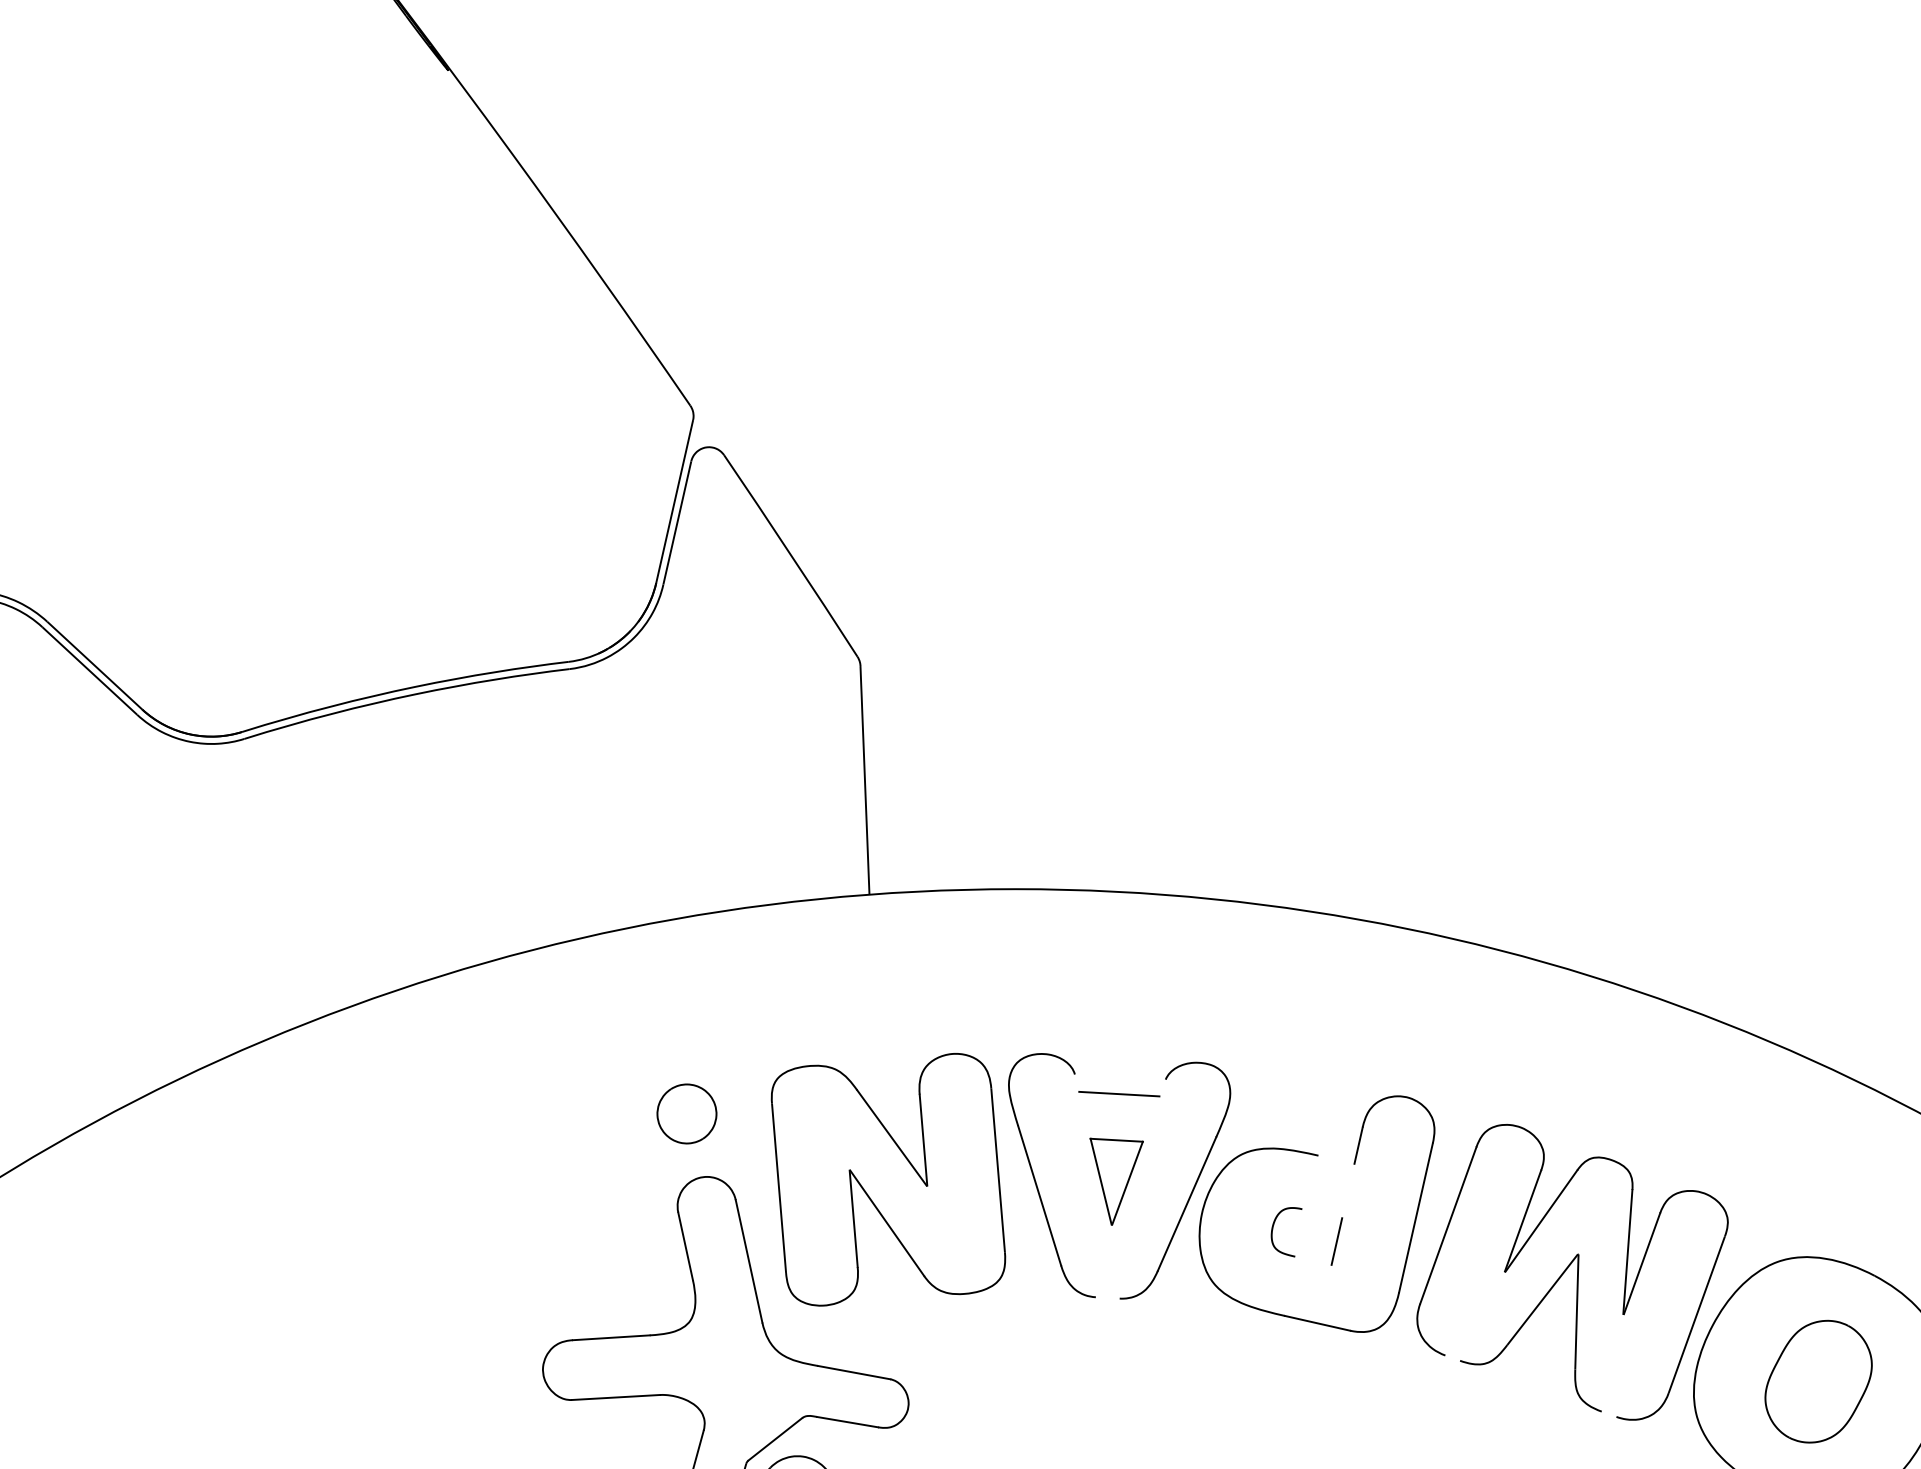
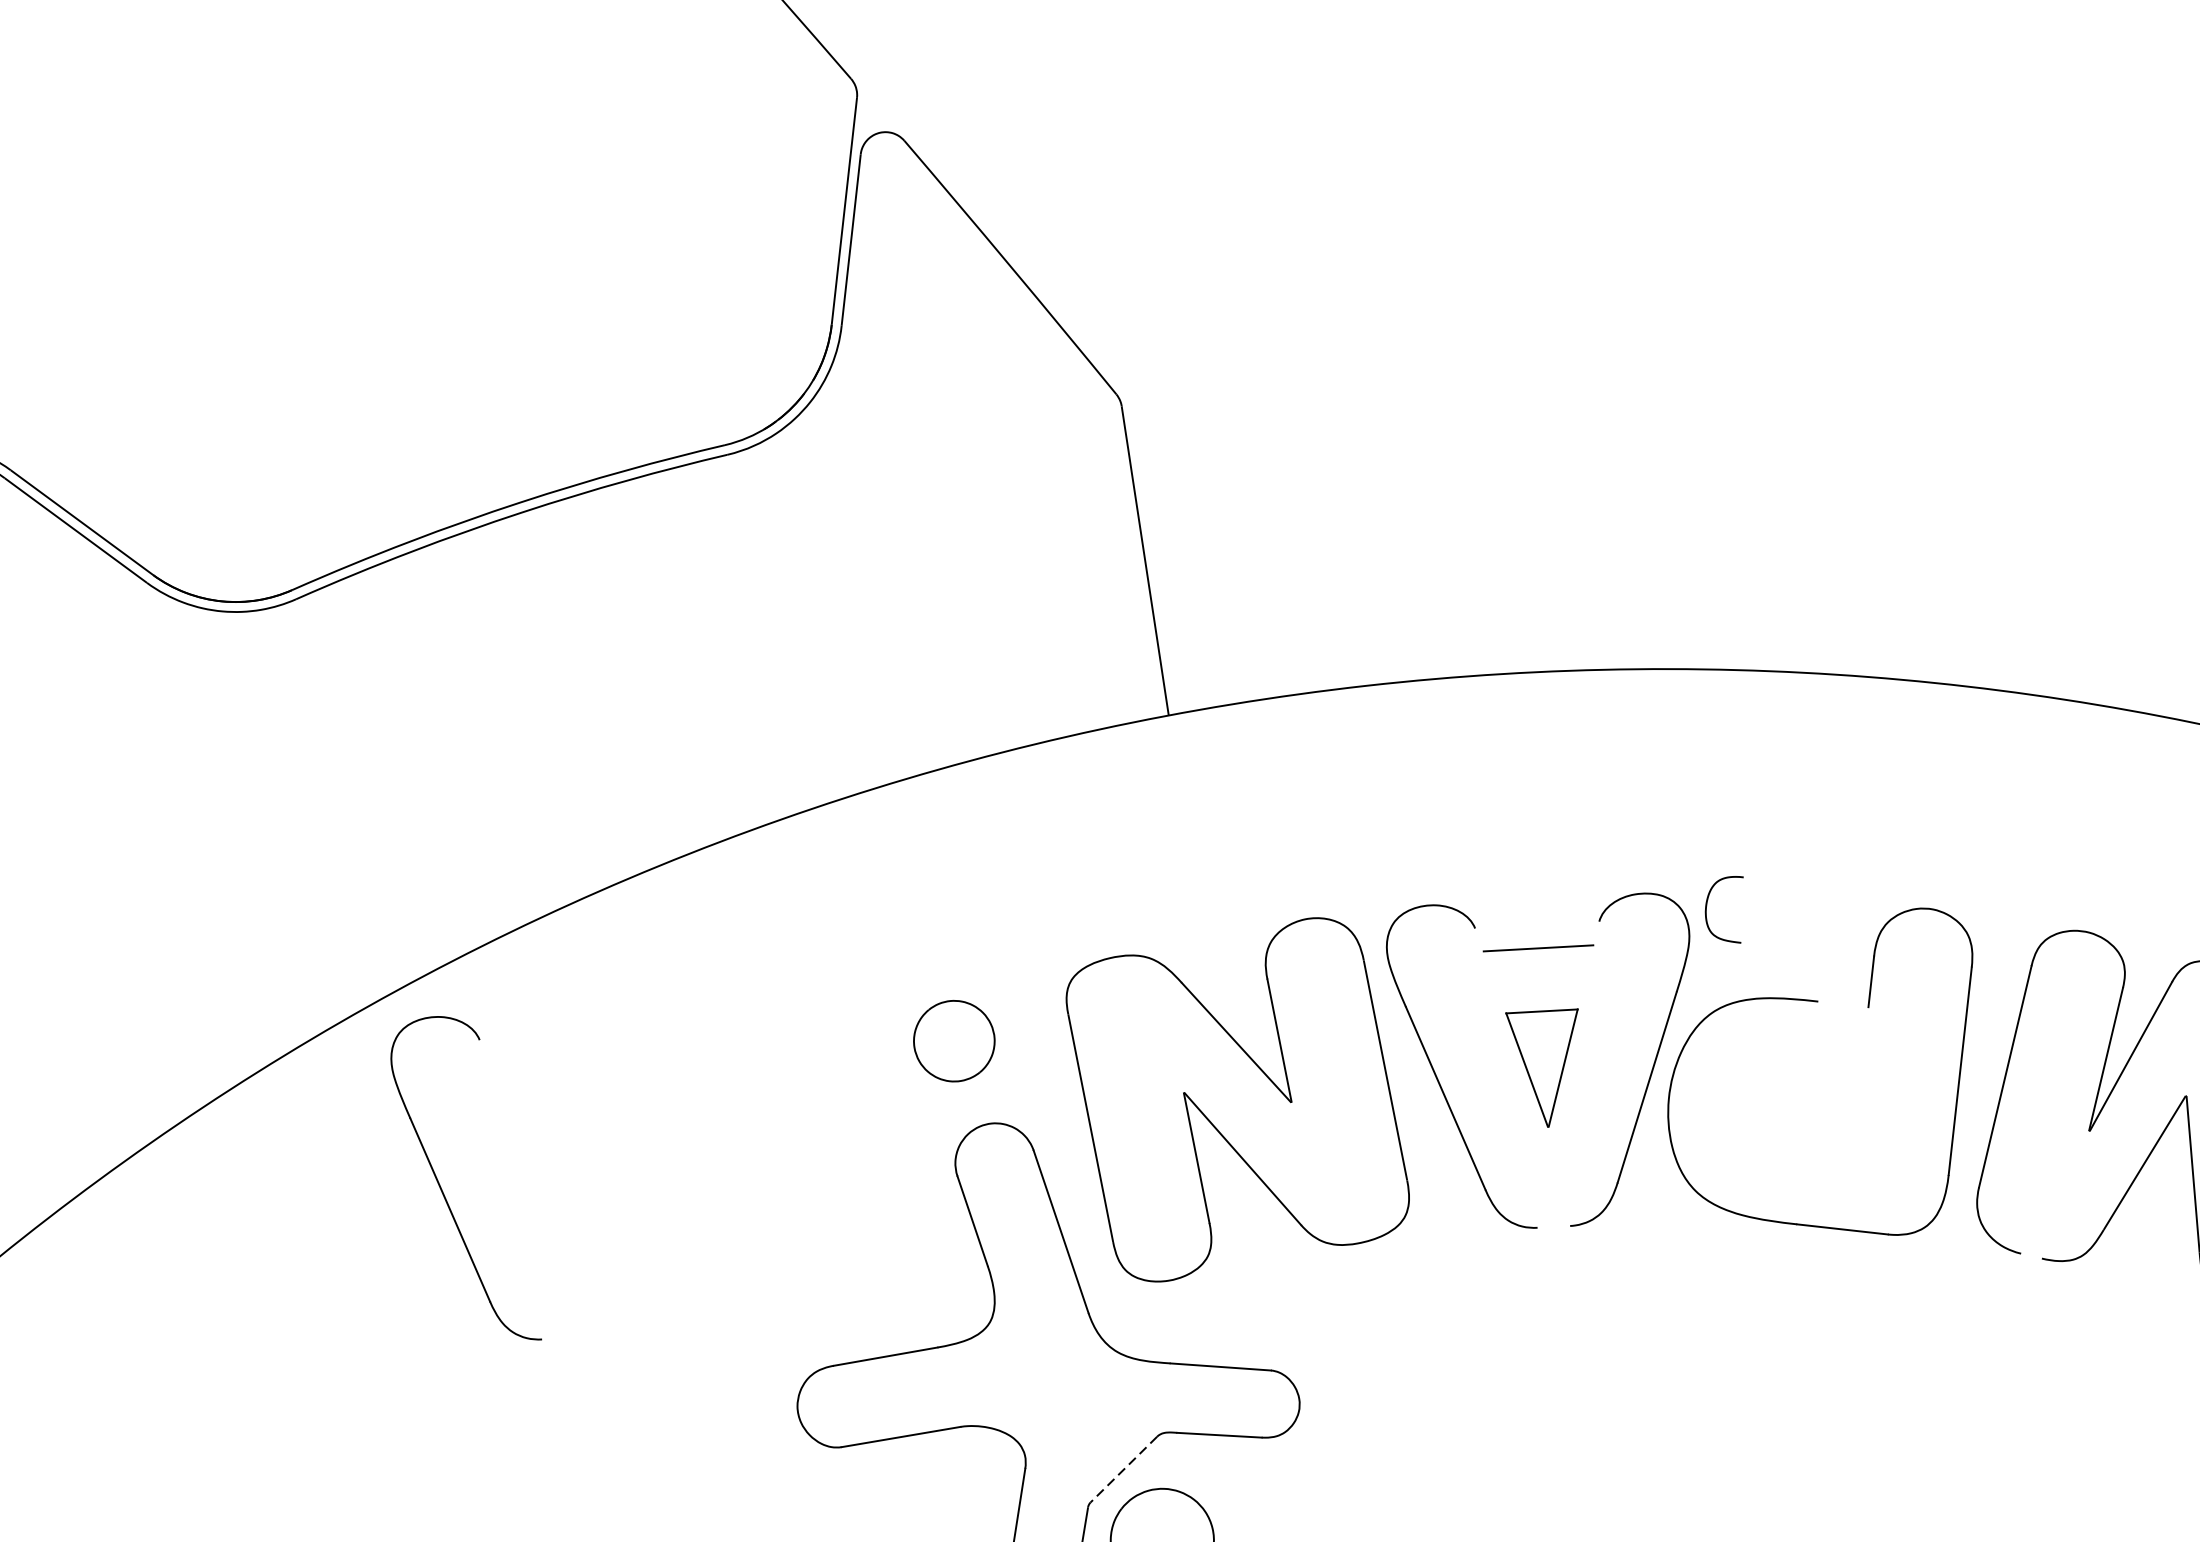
part: (303, 1181) -> (443, 1191), added
curve: (1273, 1229) -> (1707, 909), moved
line: (1336, 1241) -> (1855, 1115), removed
line: (774, 1439) -> (1122, 1469), solid -> dashed

